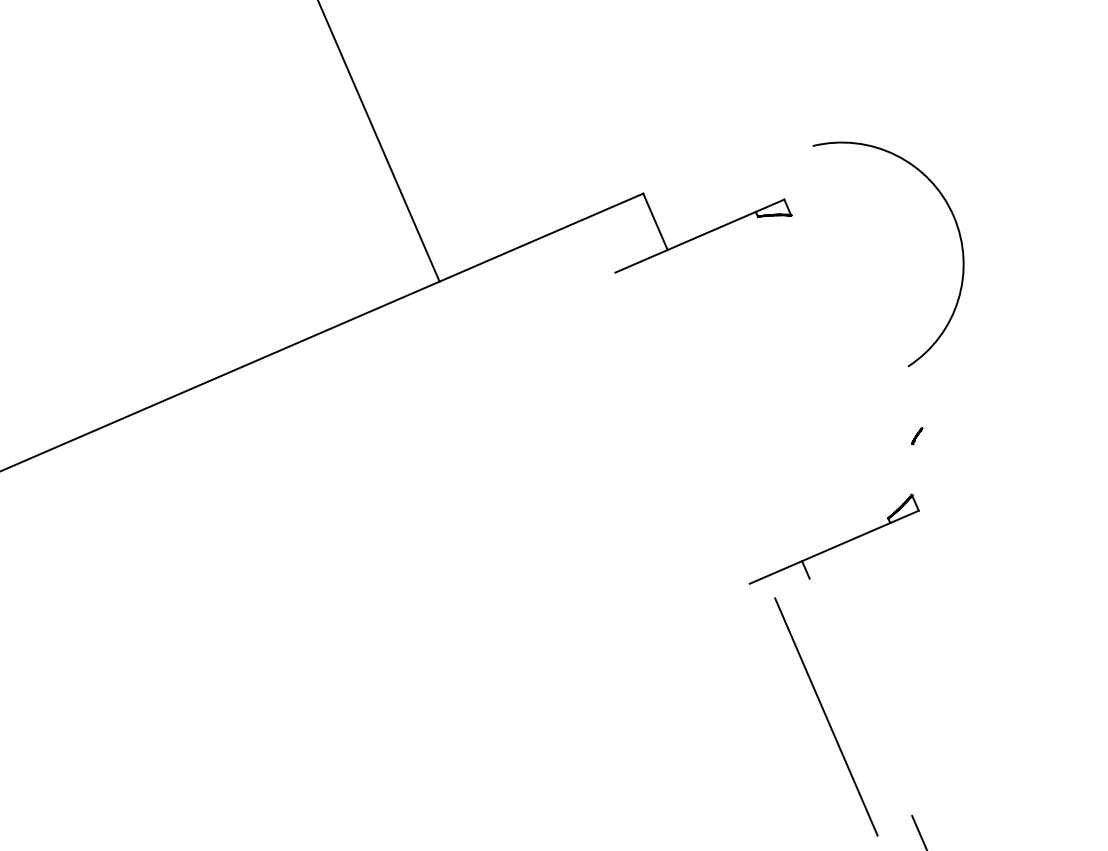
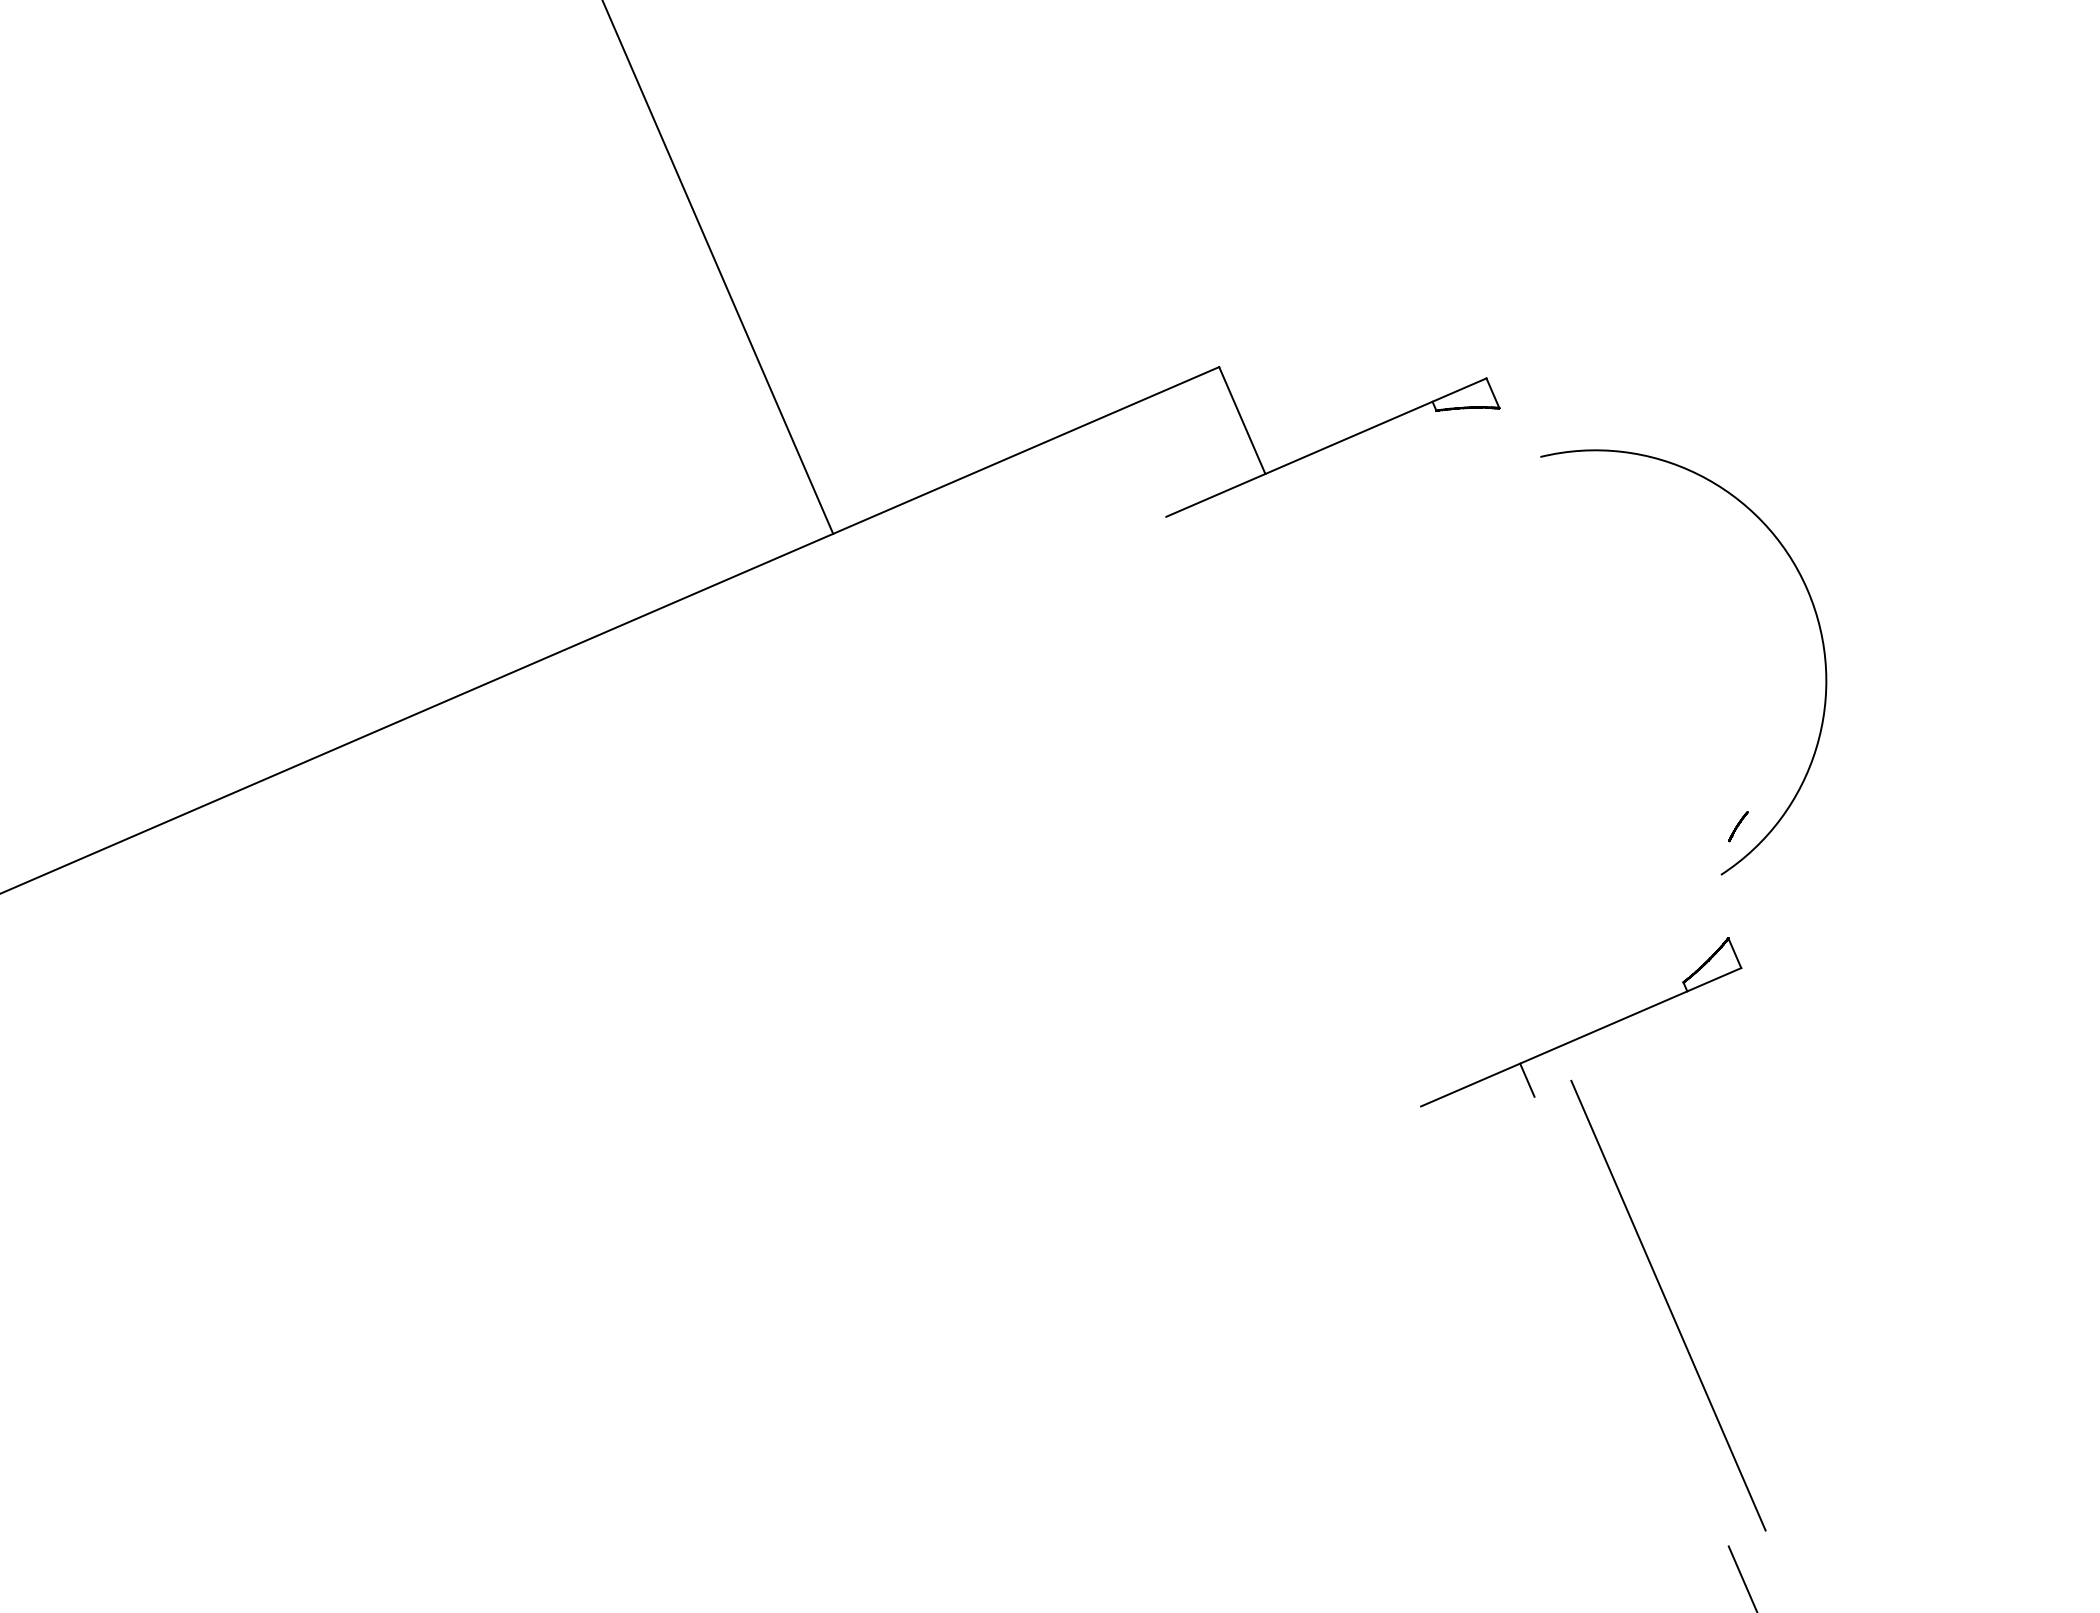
arc: (959, 238) -> (1818, 632), moved
line: (826, 716) -> (1668, 1304), moved

